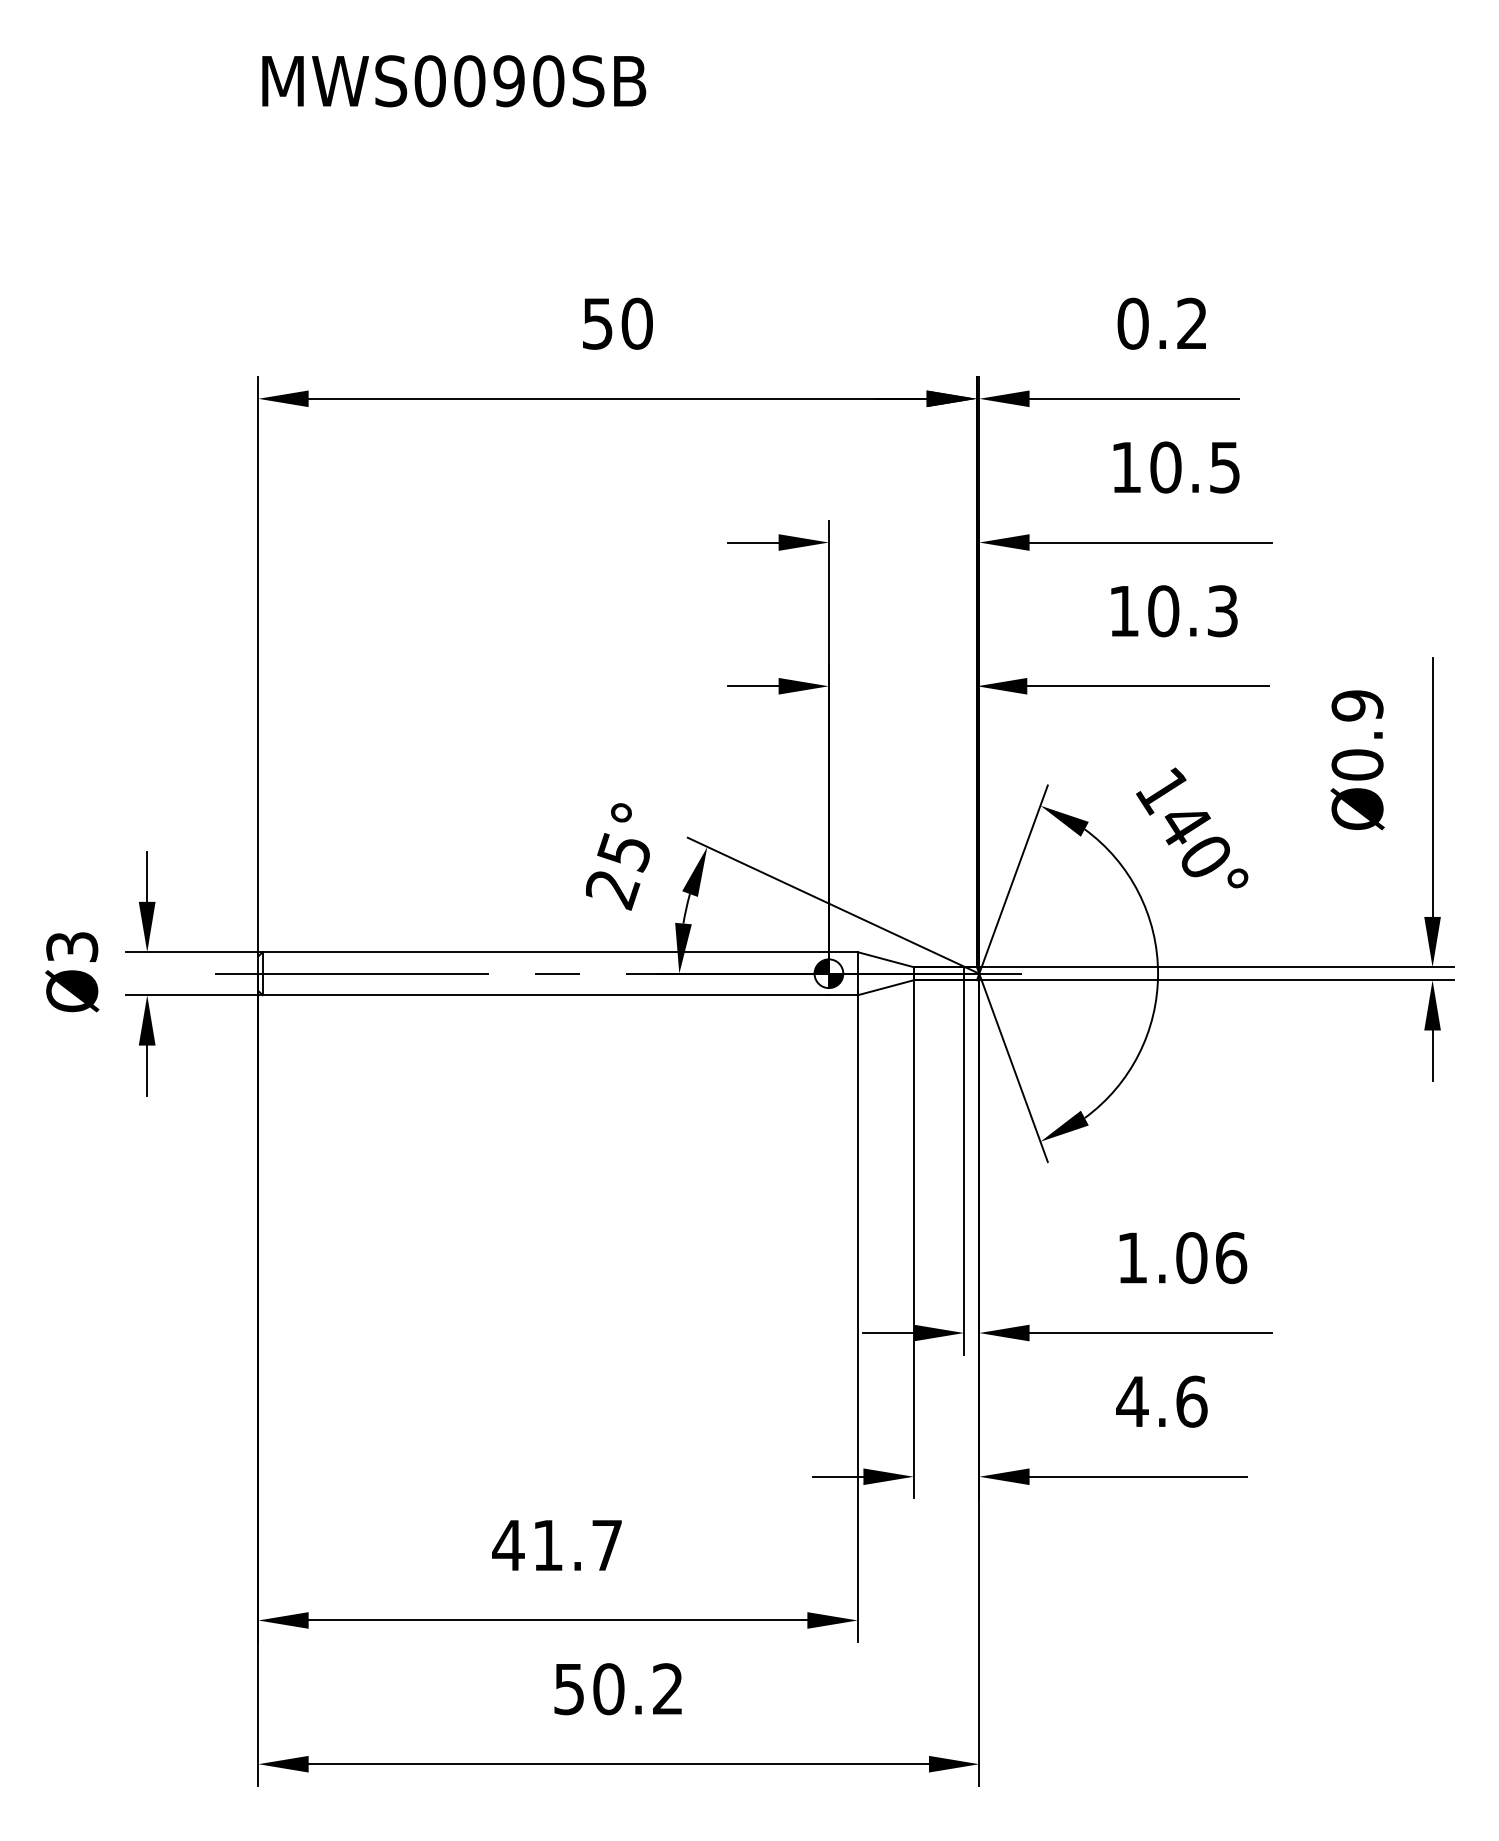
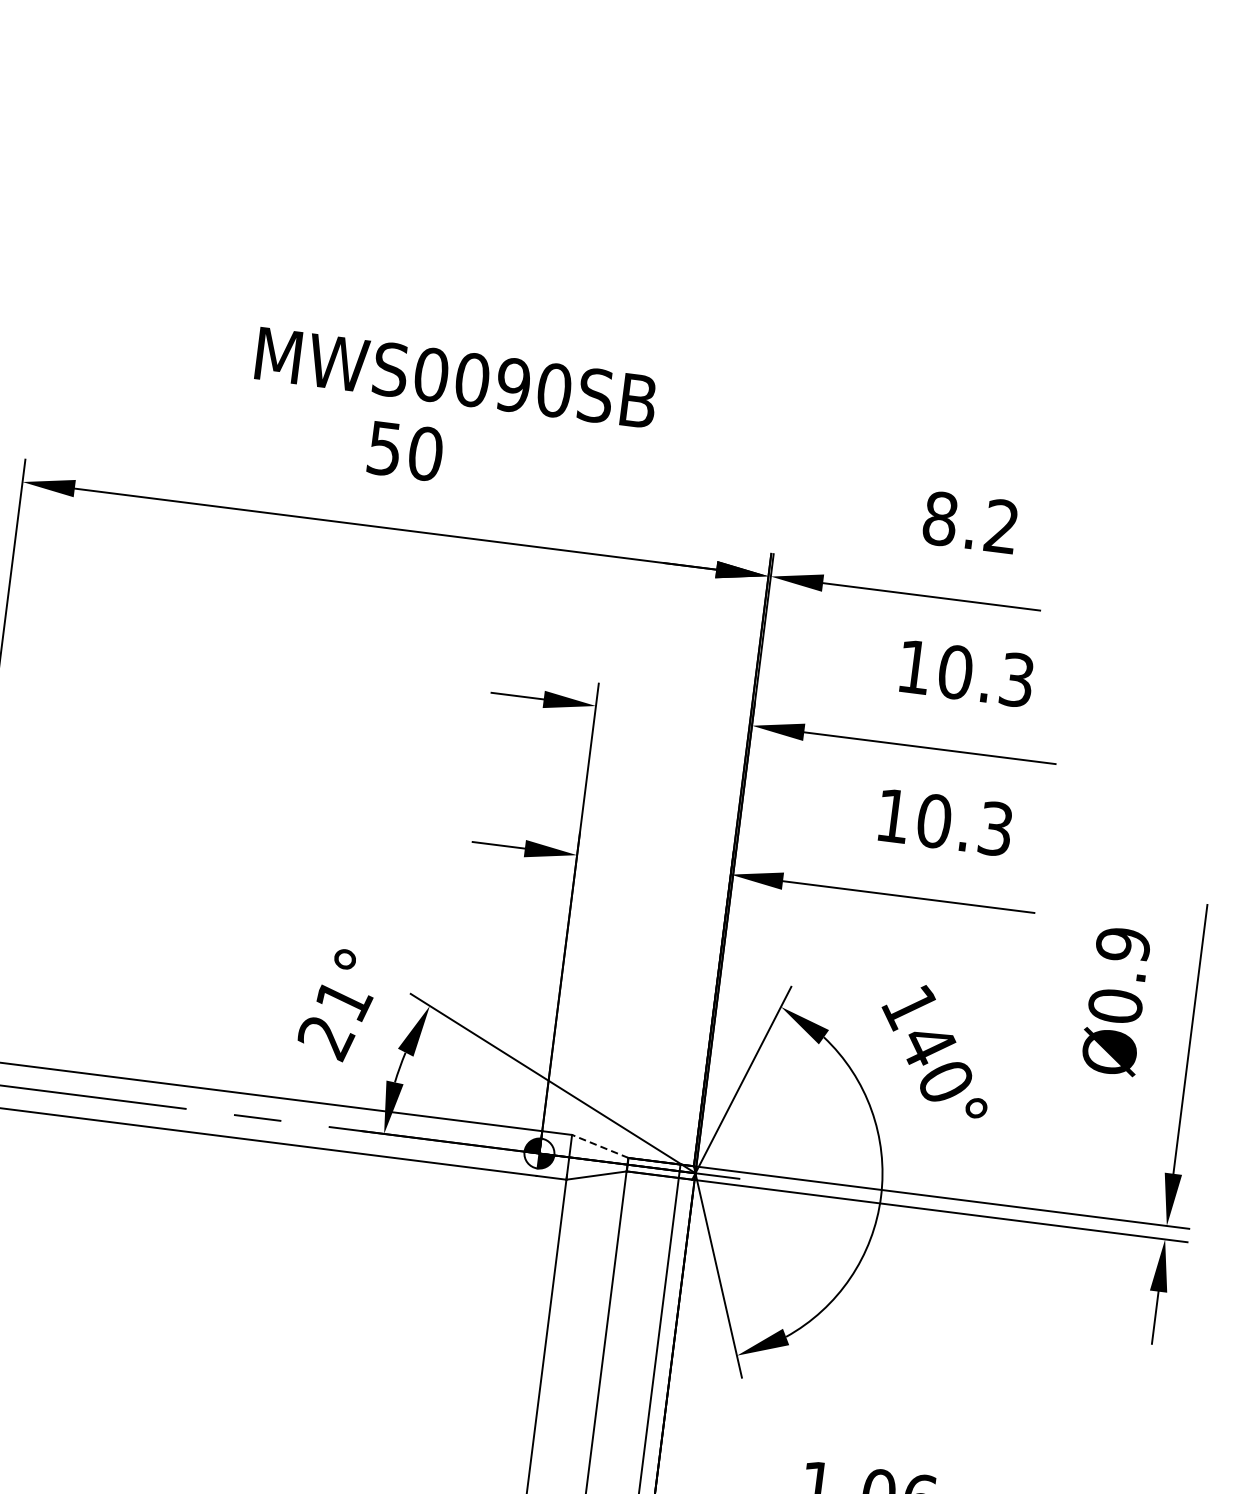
text: (454, 81) -> (456, 378), moved
text: (1132, 323) -> (939, 518), 0.2 -> 8.2
text: (1224, 466) -> (1016, 678), 10.5 -> 10.3
text: (624, 852) -> (343, 1000), 25° -> 21°
line: (885, 959) -> (600, 1146), solid -> dashed

